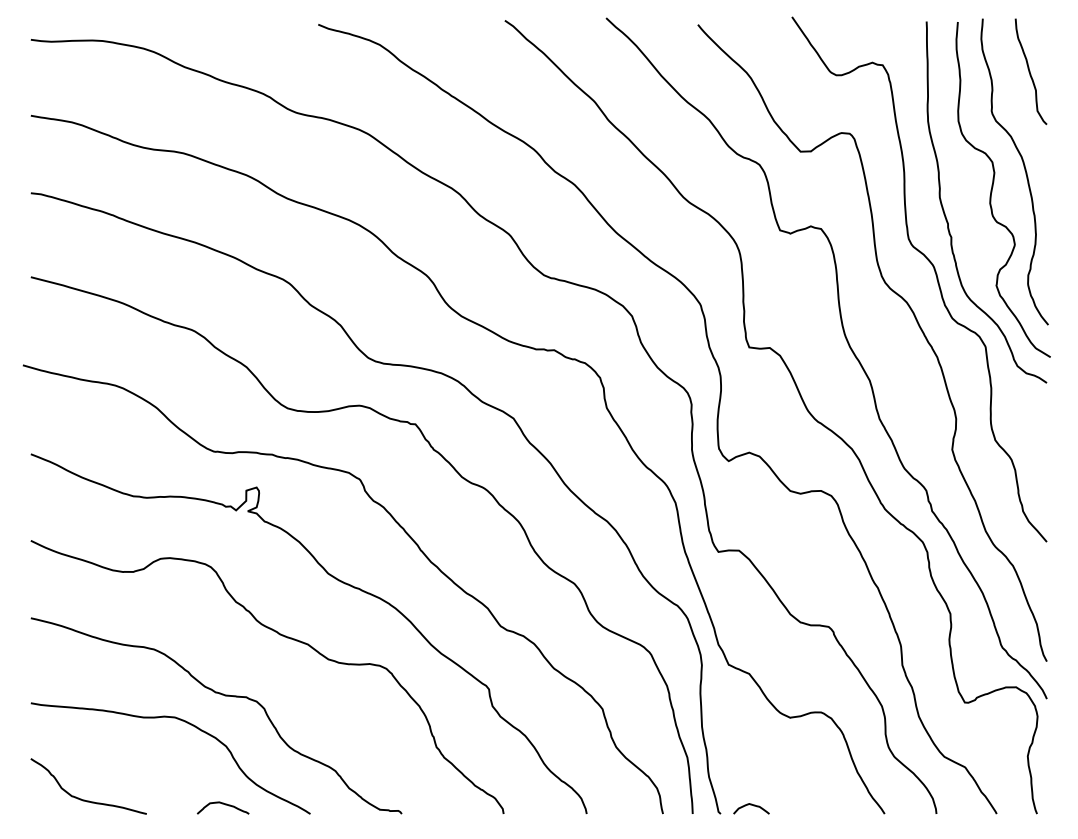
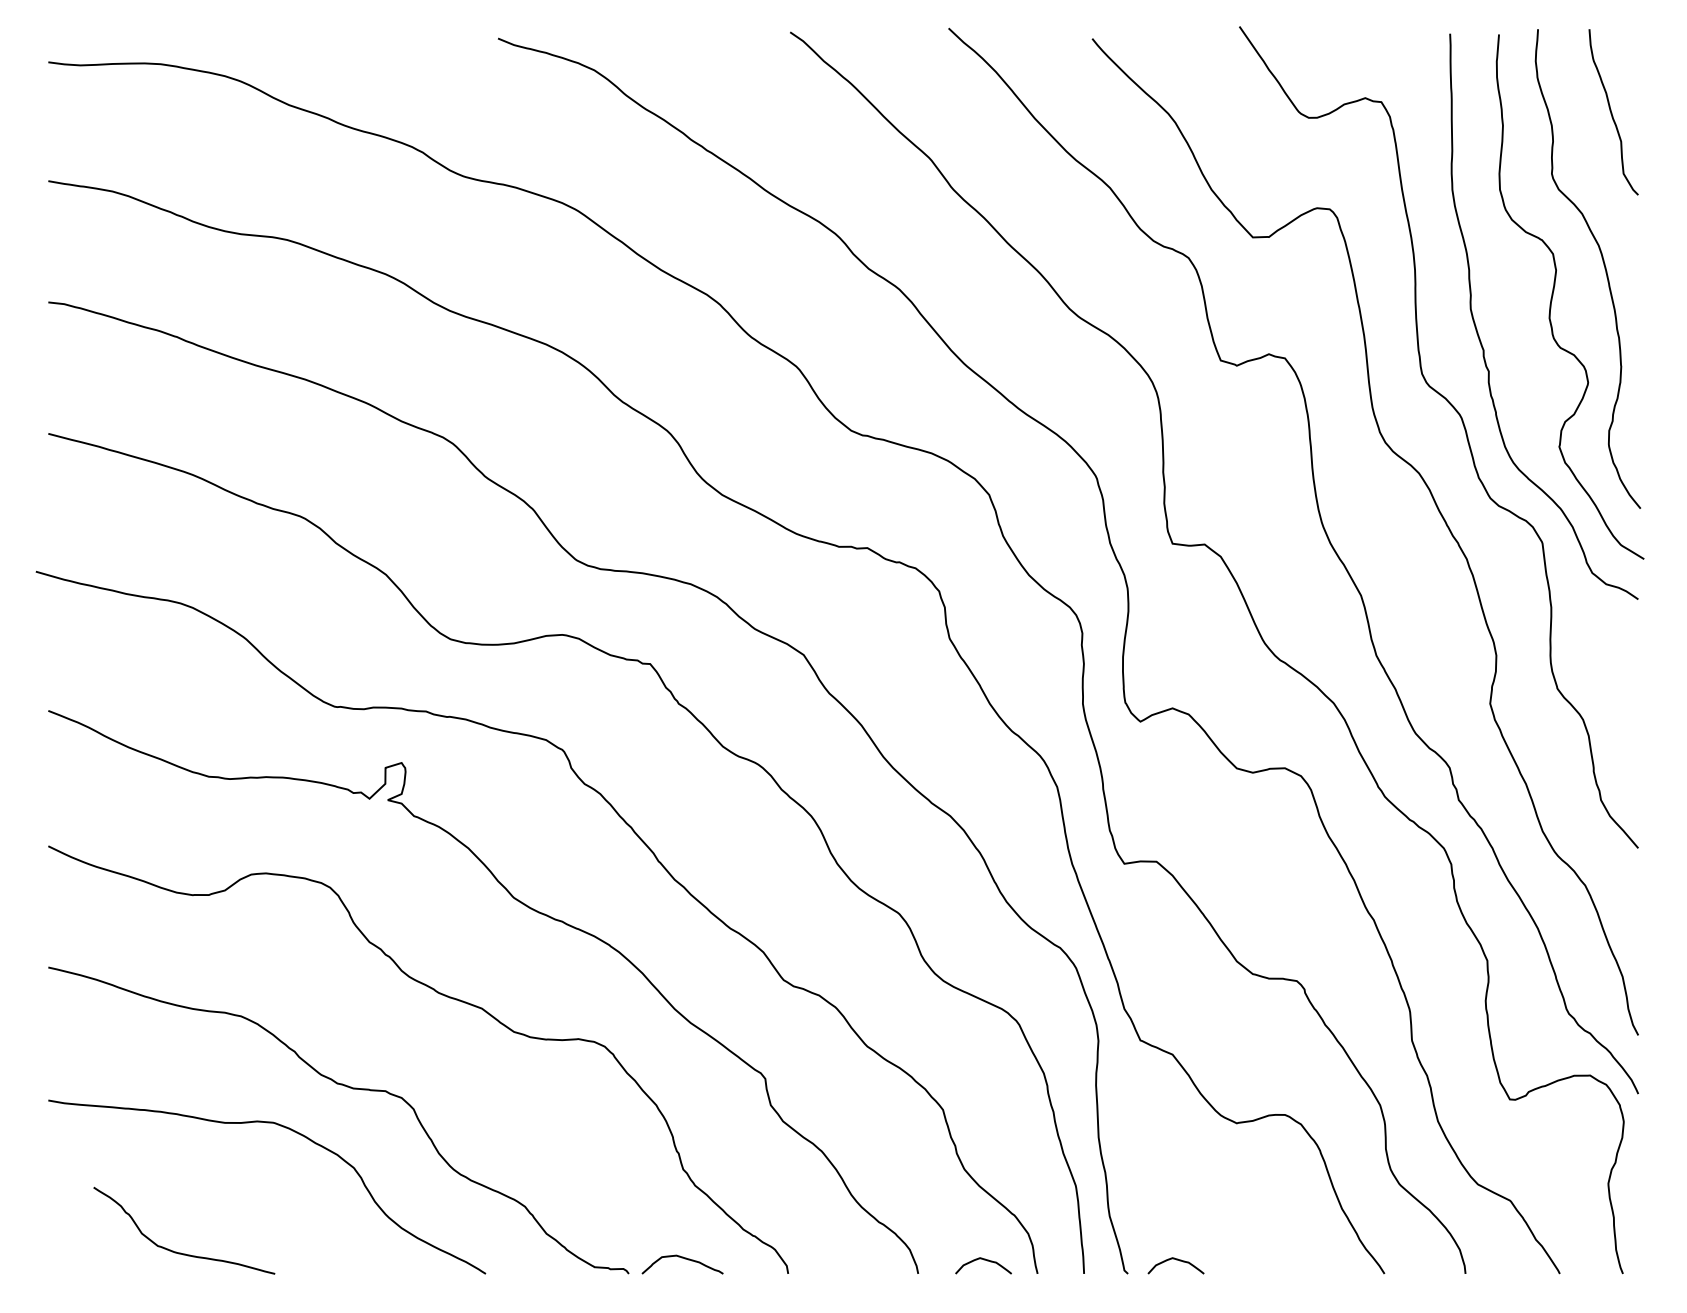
curve: (84, 799) -> (177, 1251), moved
curve: (225, 805) -> (686, 1260), moved
curve: (630, 806) -> (986, 1262), added

